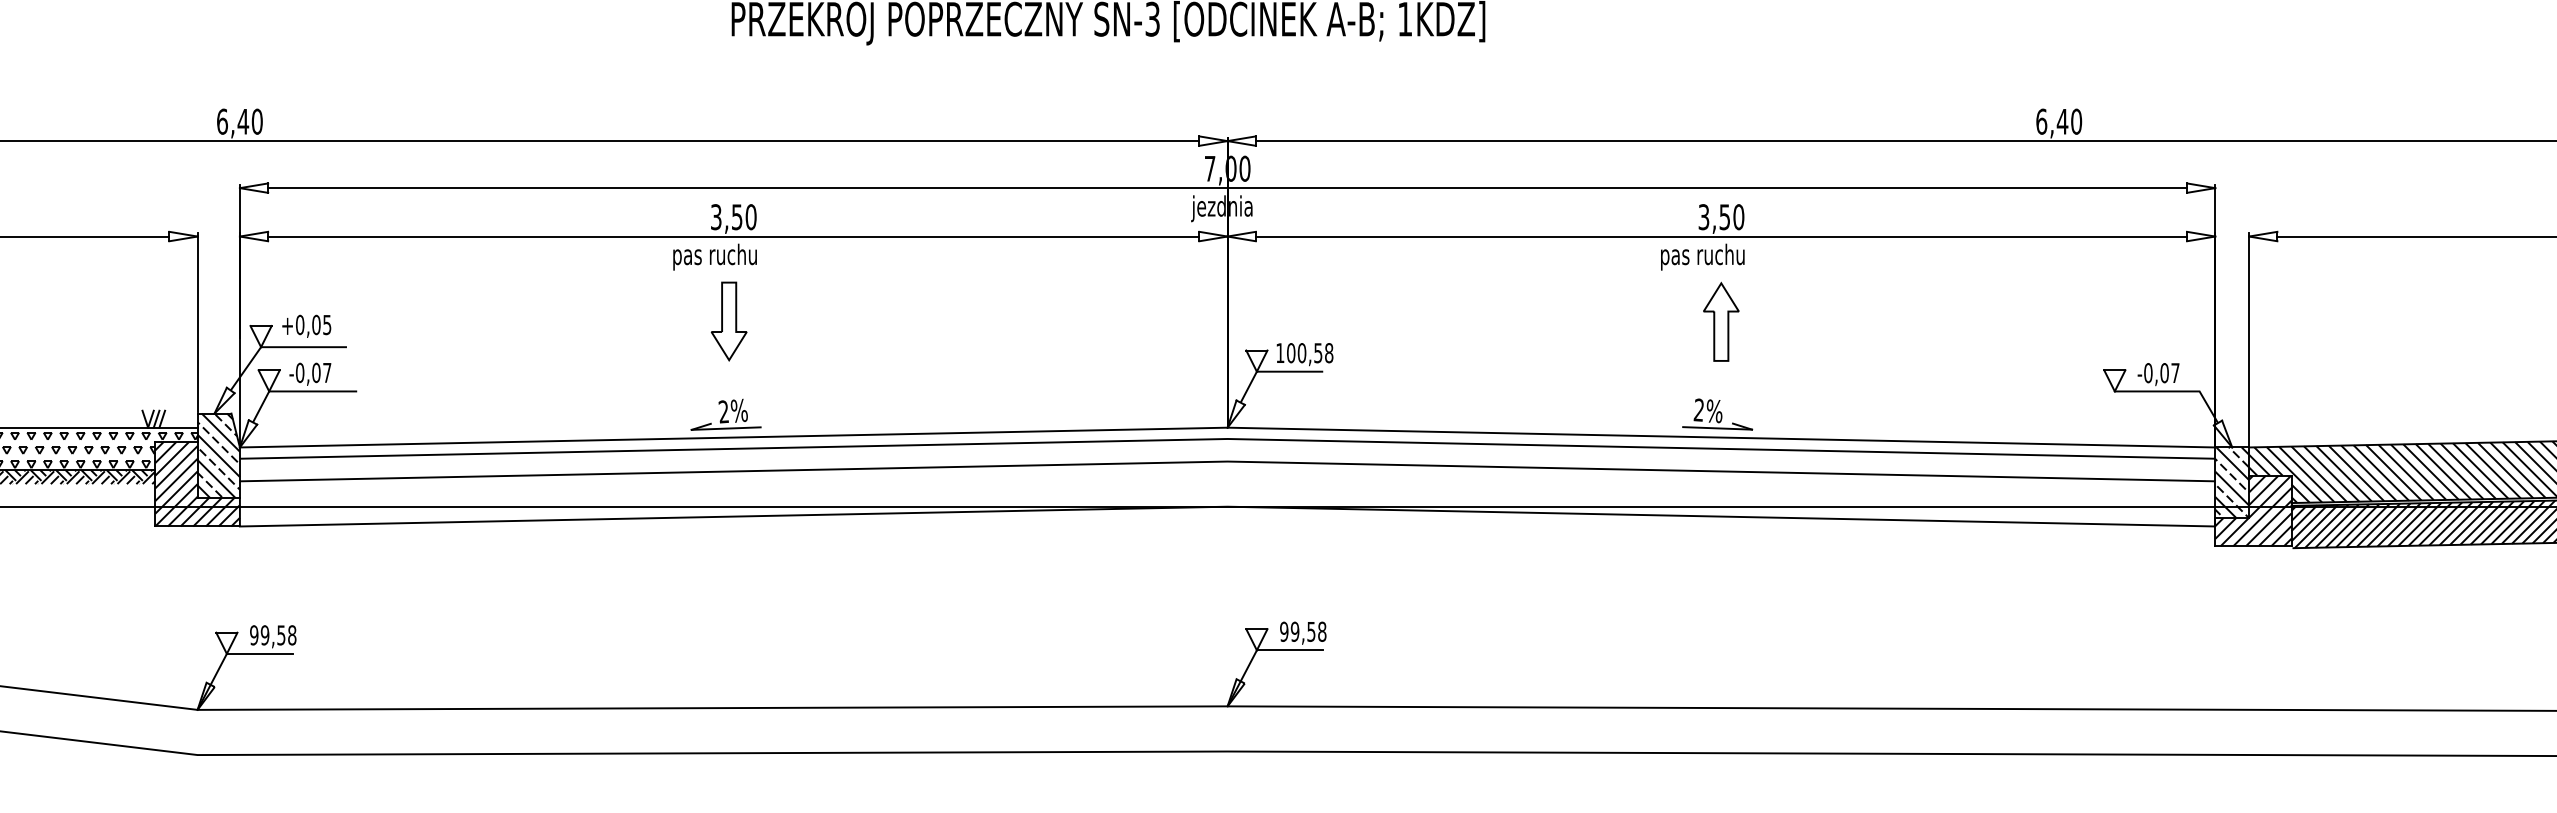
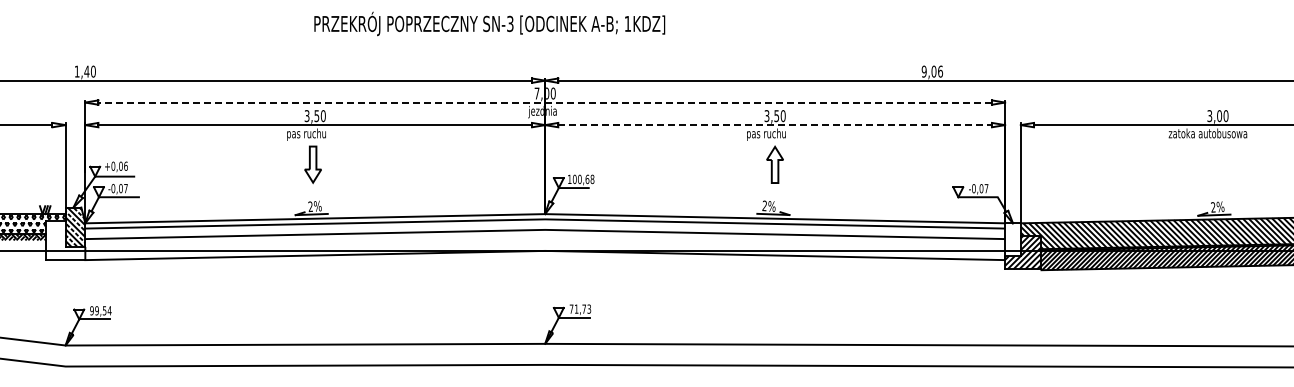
text: (220, 121) -> (76, 71), 6,40 -> 1,40
text: (2059, 121) -> (932, 71), 6,40 -> 9,06
line: (1228, 187) -> (545, 102), solid -> dashed
line: (1722, 237) -> (775, 125), solid -> dashed
text: (326, 323) -> (125, 165), +0,05 -> +0,06
text: (1318, 353) -> (587, 179), 100,58 -> 100,68
hatch: (2231, 482) -> (1012, 239), removed
hatch: (197, 484) -> (65, 240), removed
text: (1303, 630) -> (580, 308), 99,58 -> 71,73
text: (291, 634) -> (109, 310), 99,58 -> 99,54

